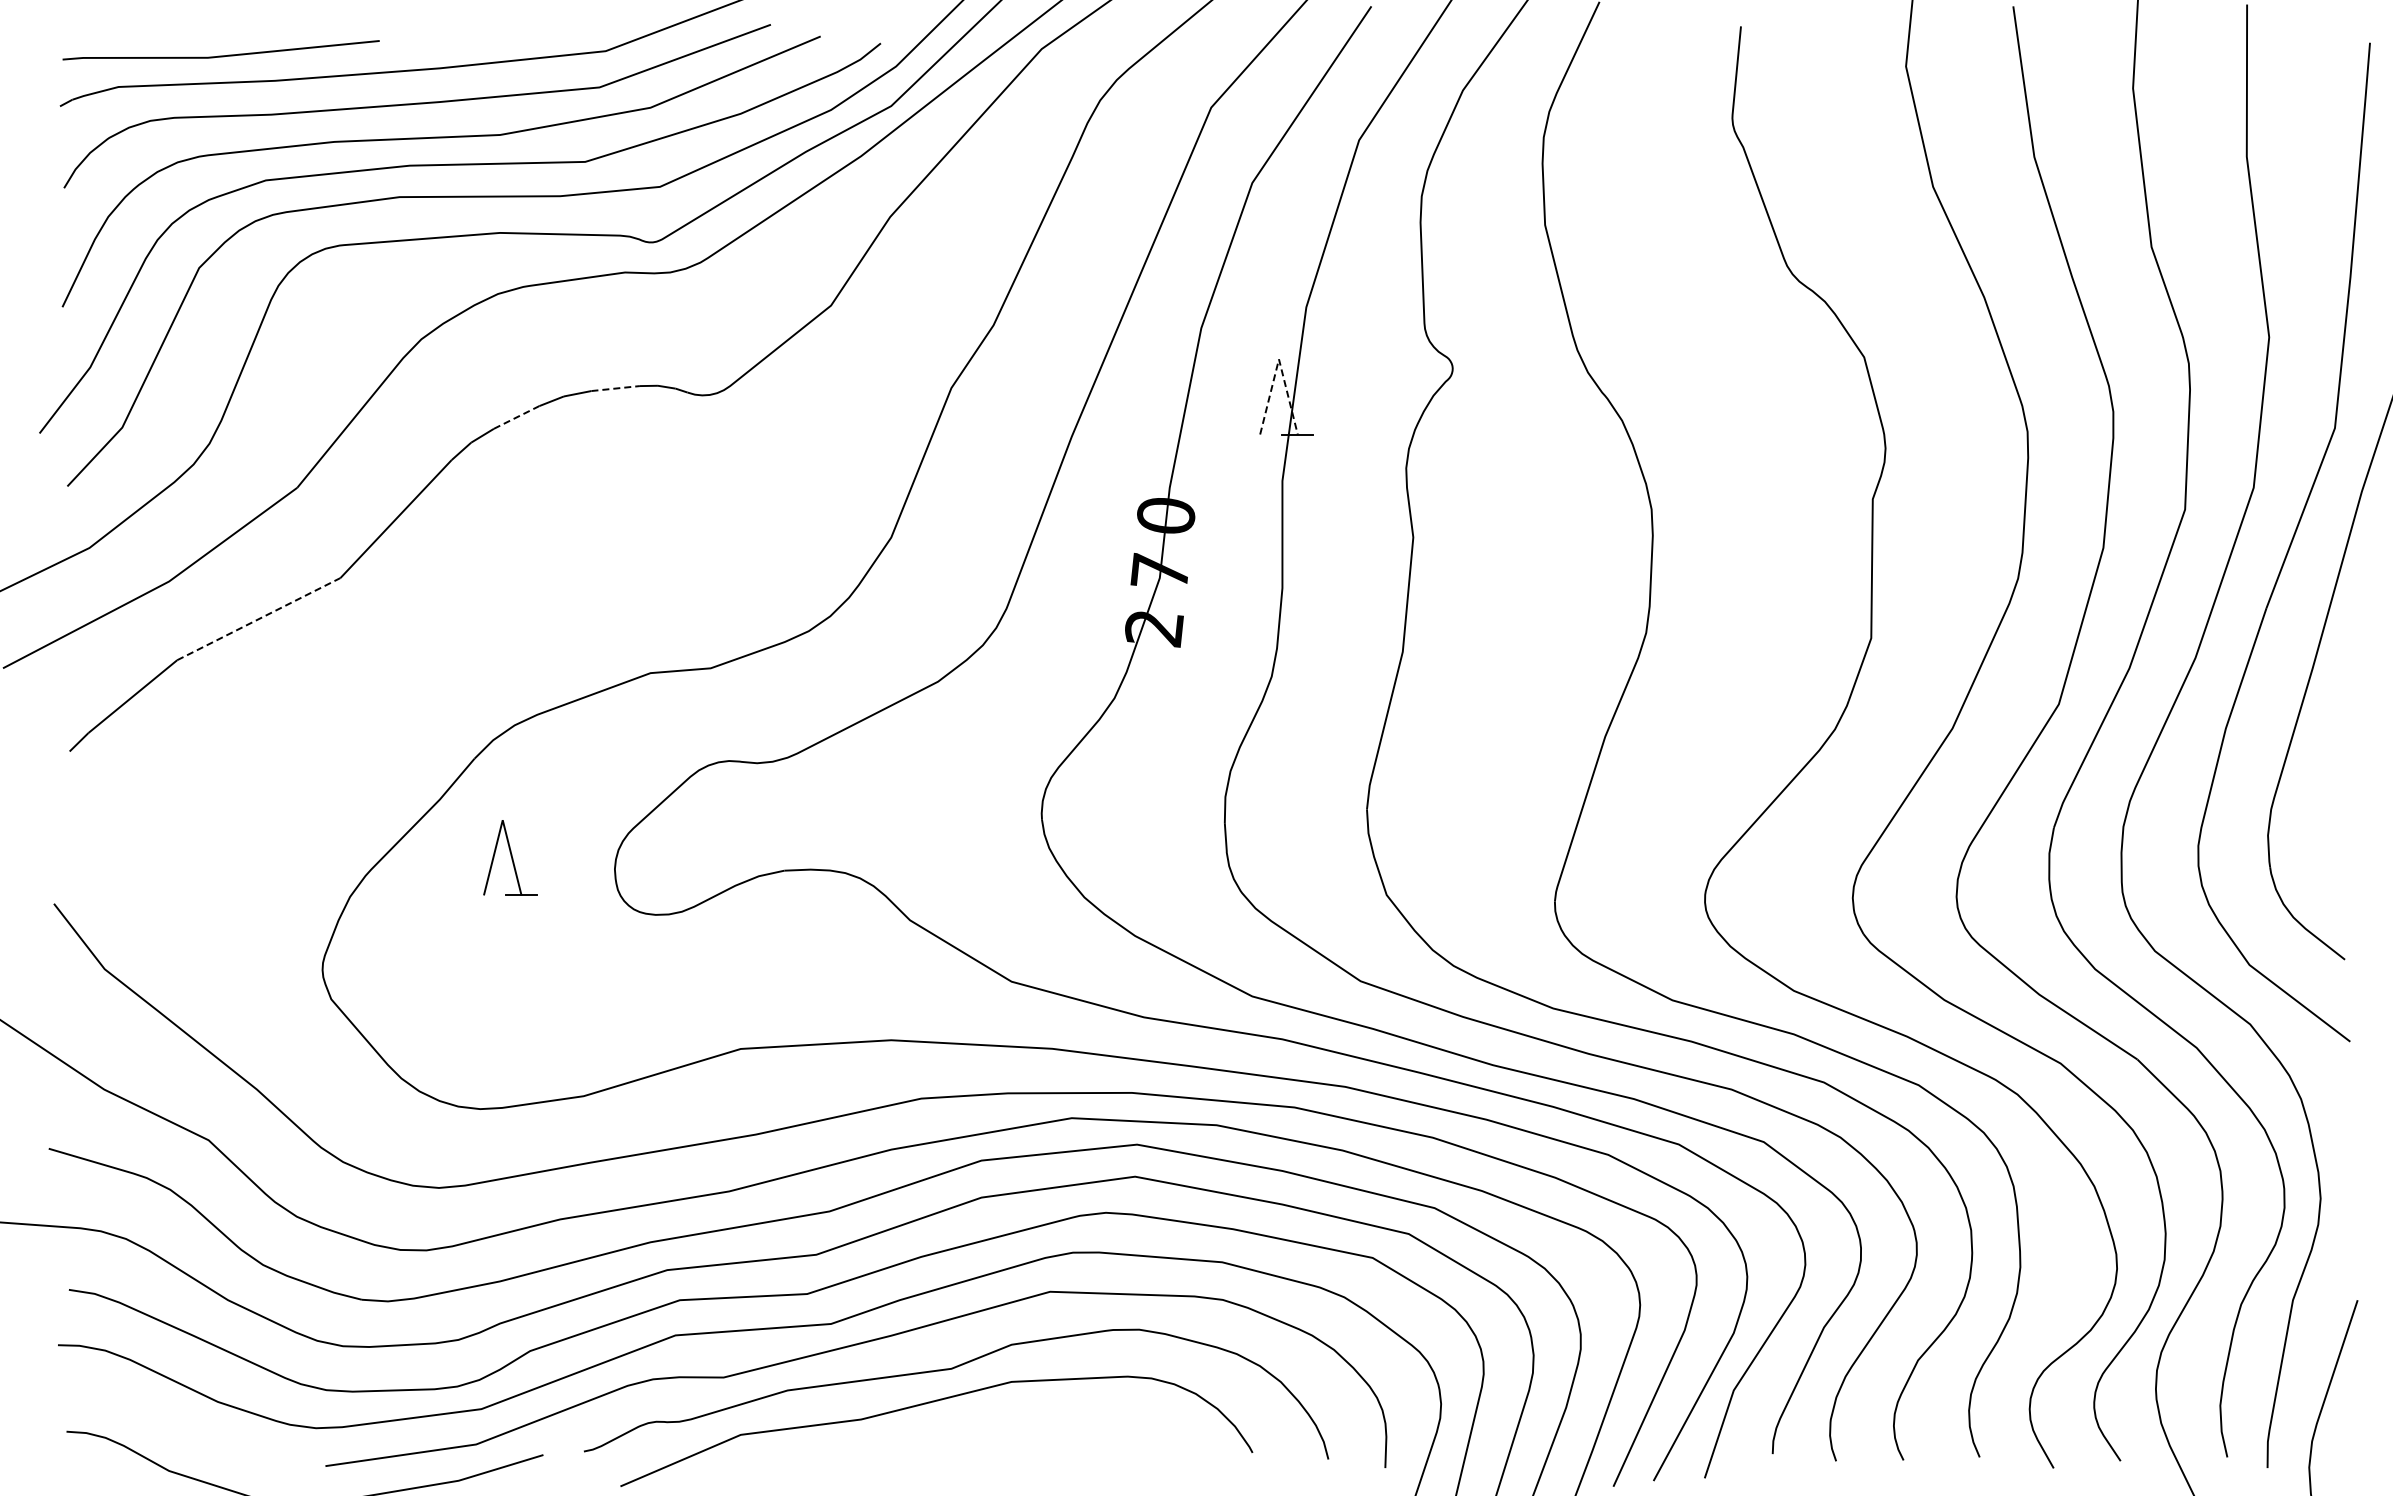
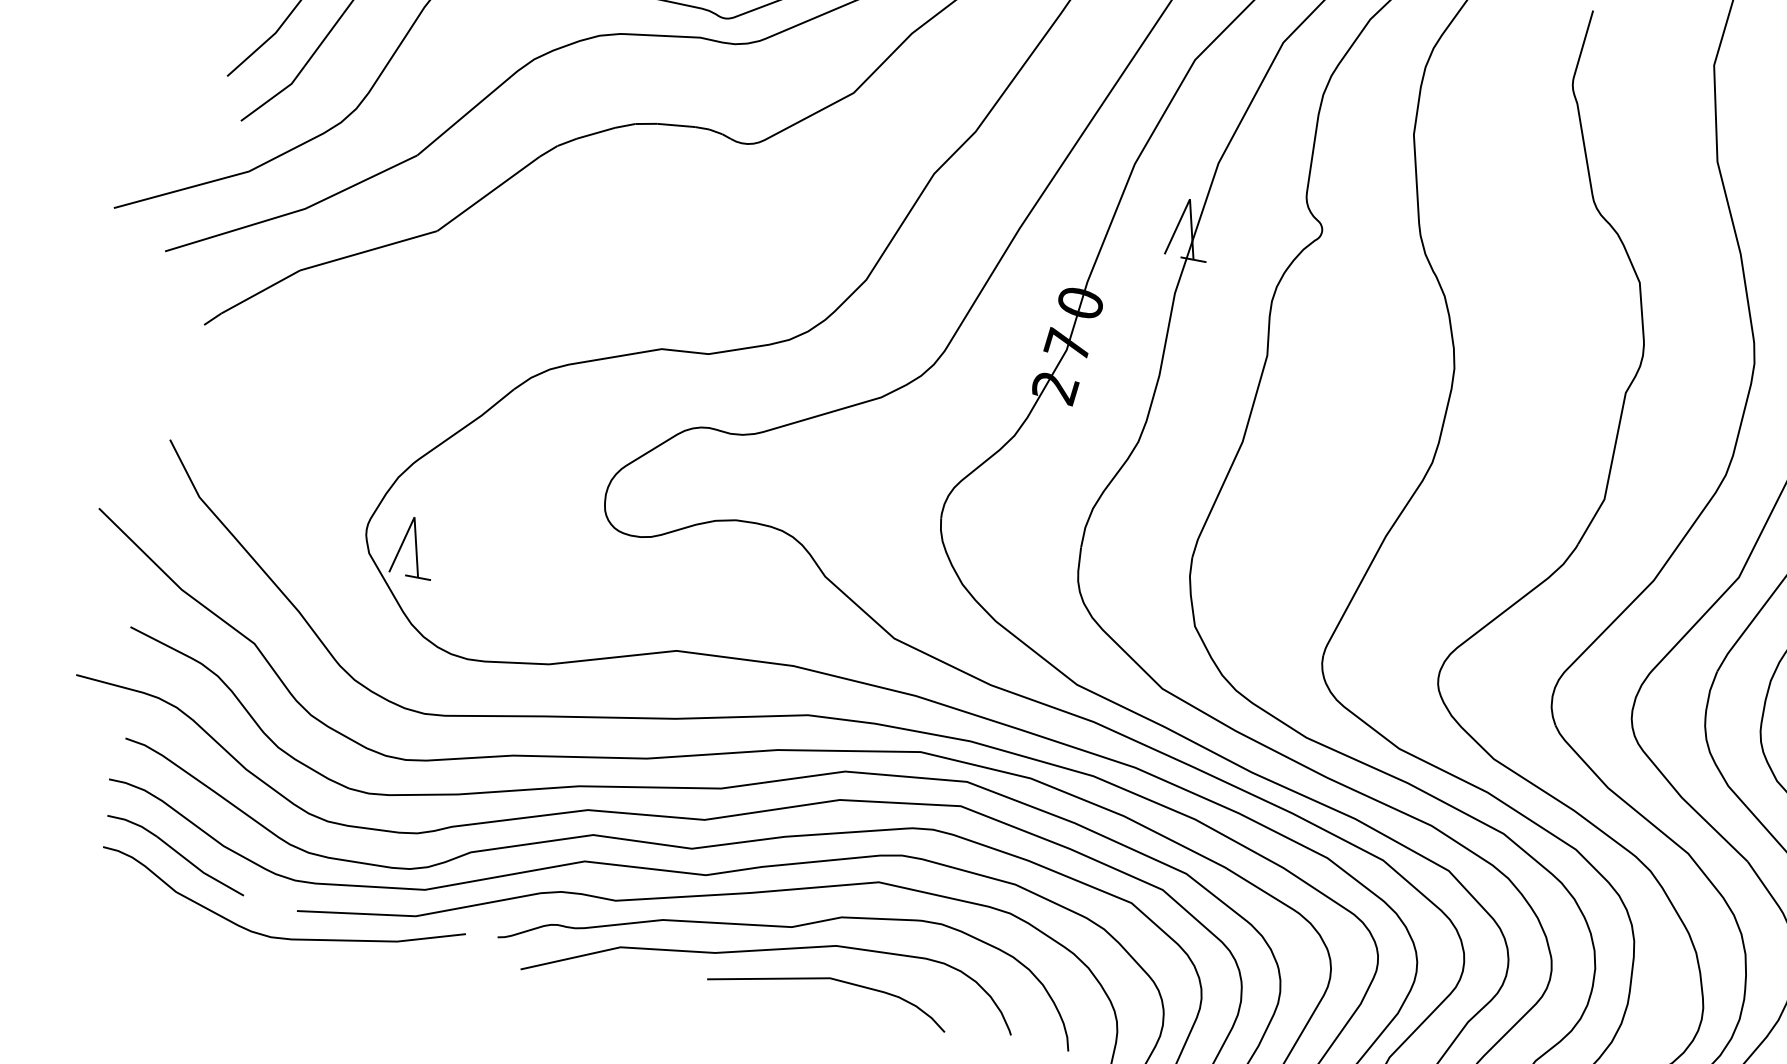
line: (1278, 359) -> (1189, 199), dashed -> solid
line: (616, 388) -> (676, 125), dashed -> solid
line: (517, 417) -> (596, 133), dashed -> solid
line: (259, 618) -> (369, 250), dashed -> solid
part: (510, 857) -> (415, 547), moved
part: (159, 1425) -> (175, 855), added
curve: (1010, 1425) -> (829, 979), added

